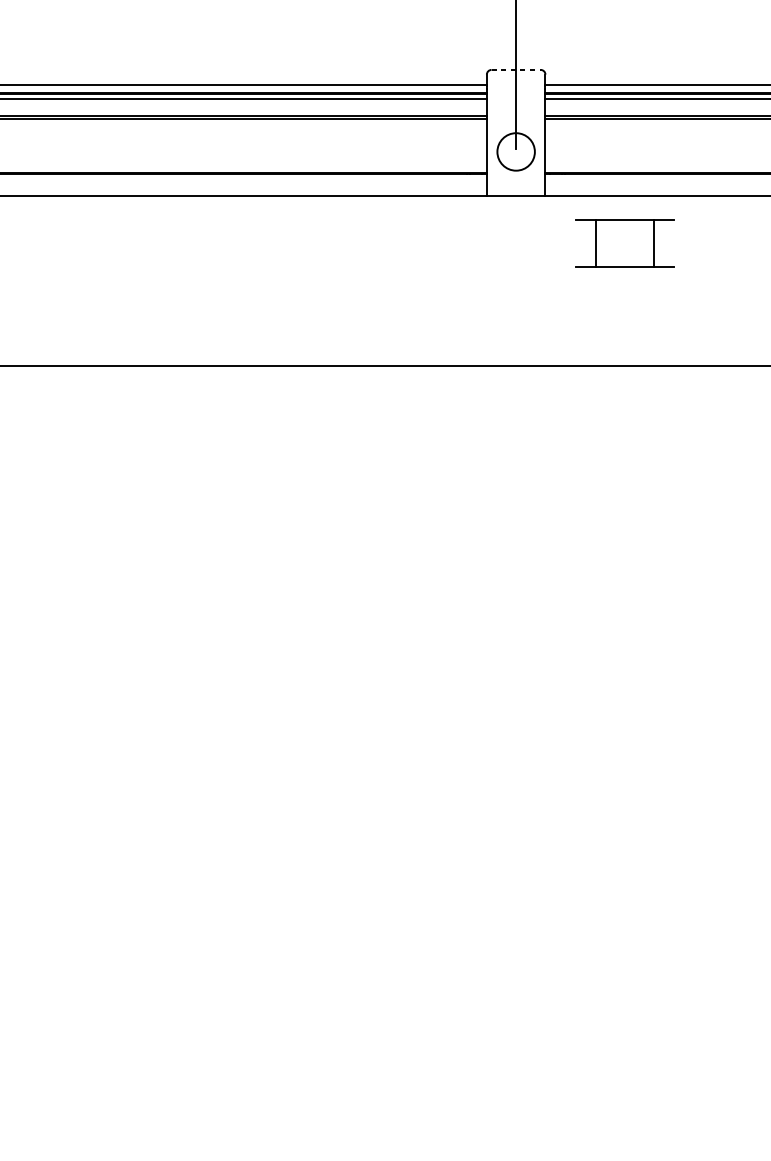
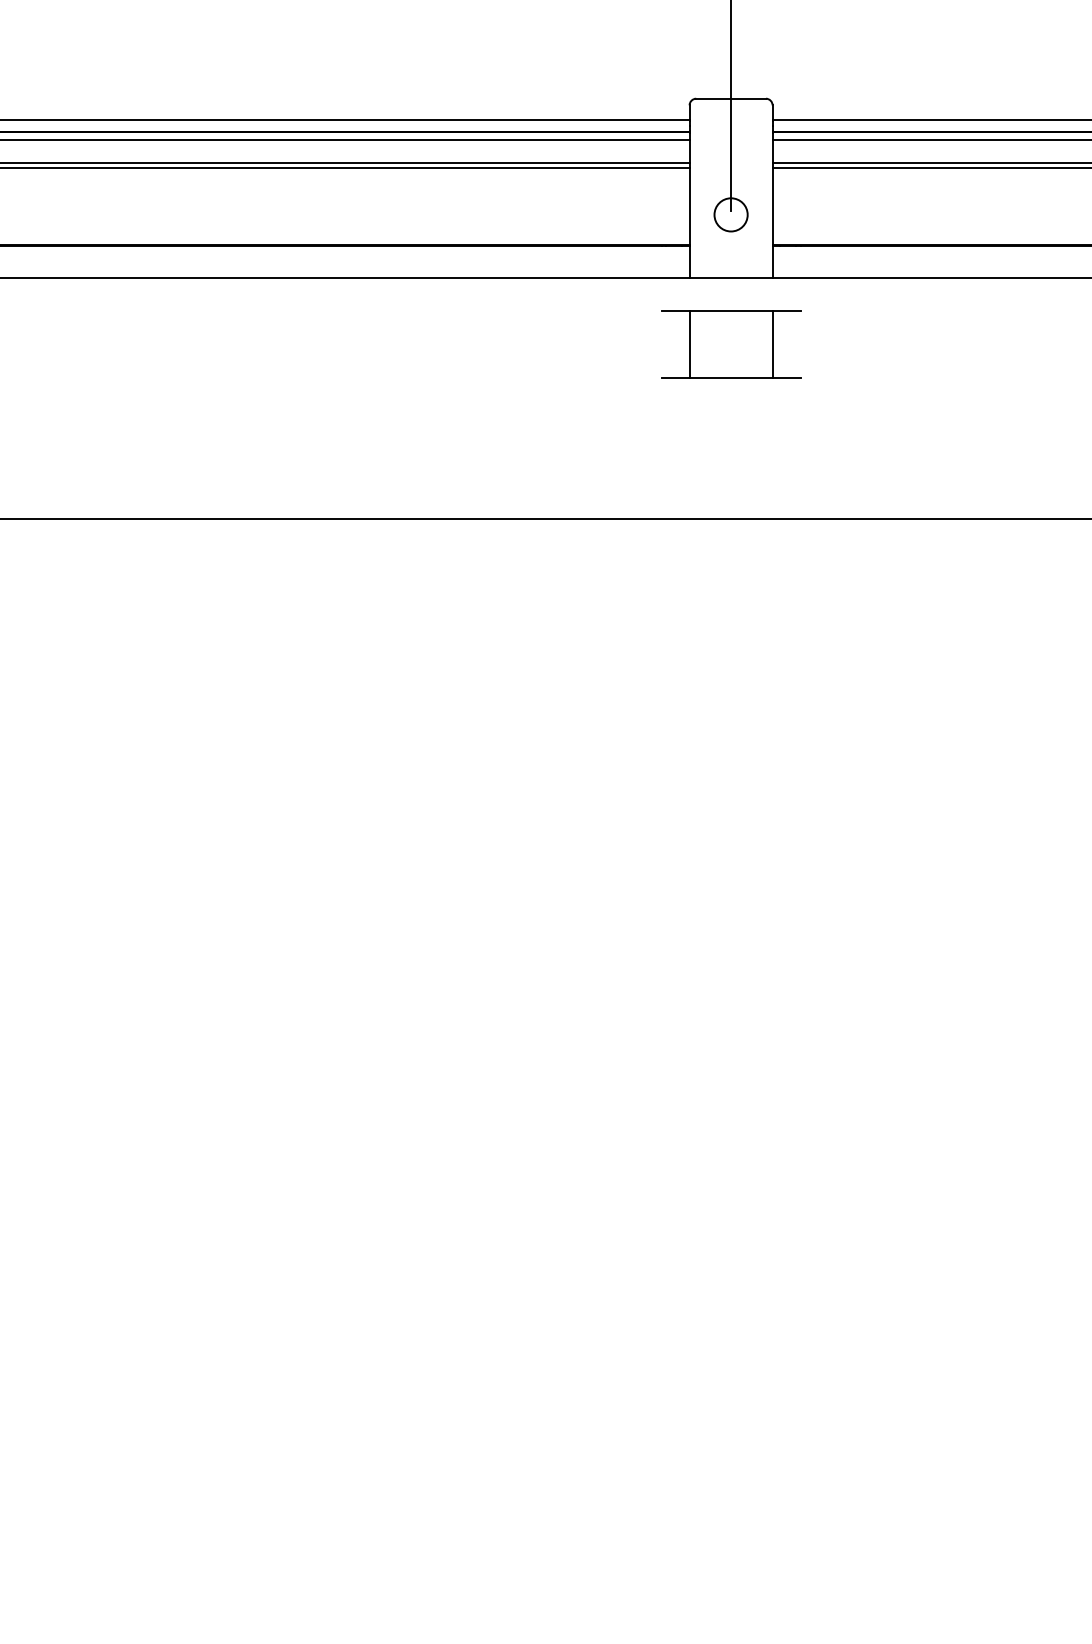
line: (516, 69) -> (731, 98), dashed -> solid
circle: (515, 151) -> (730, 214), size x0.62
part: (625, 243) -> (731, 344), moved

